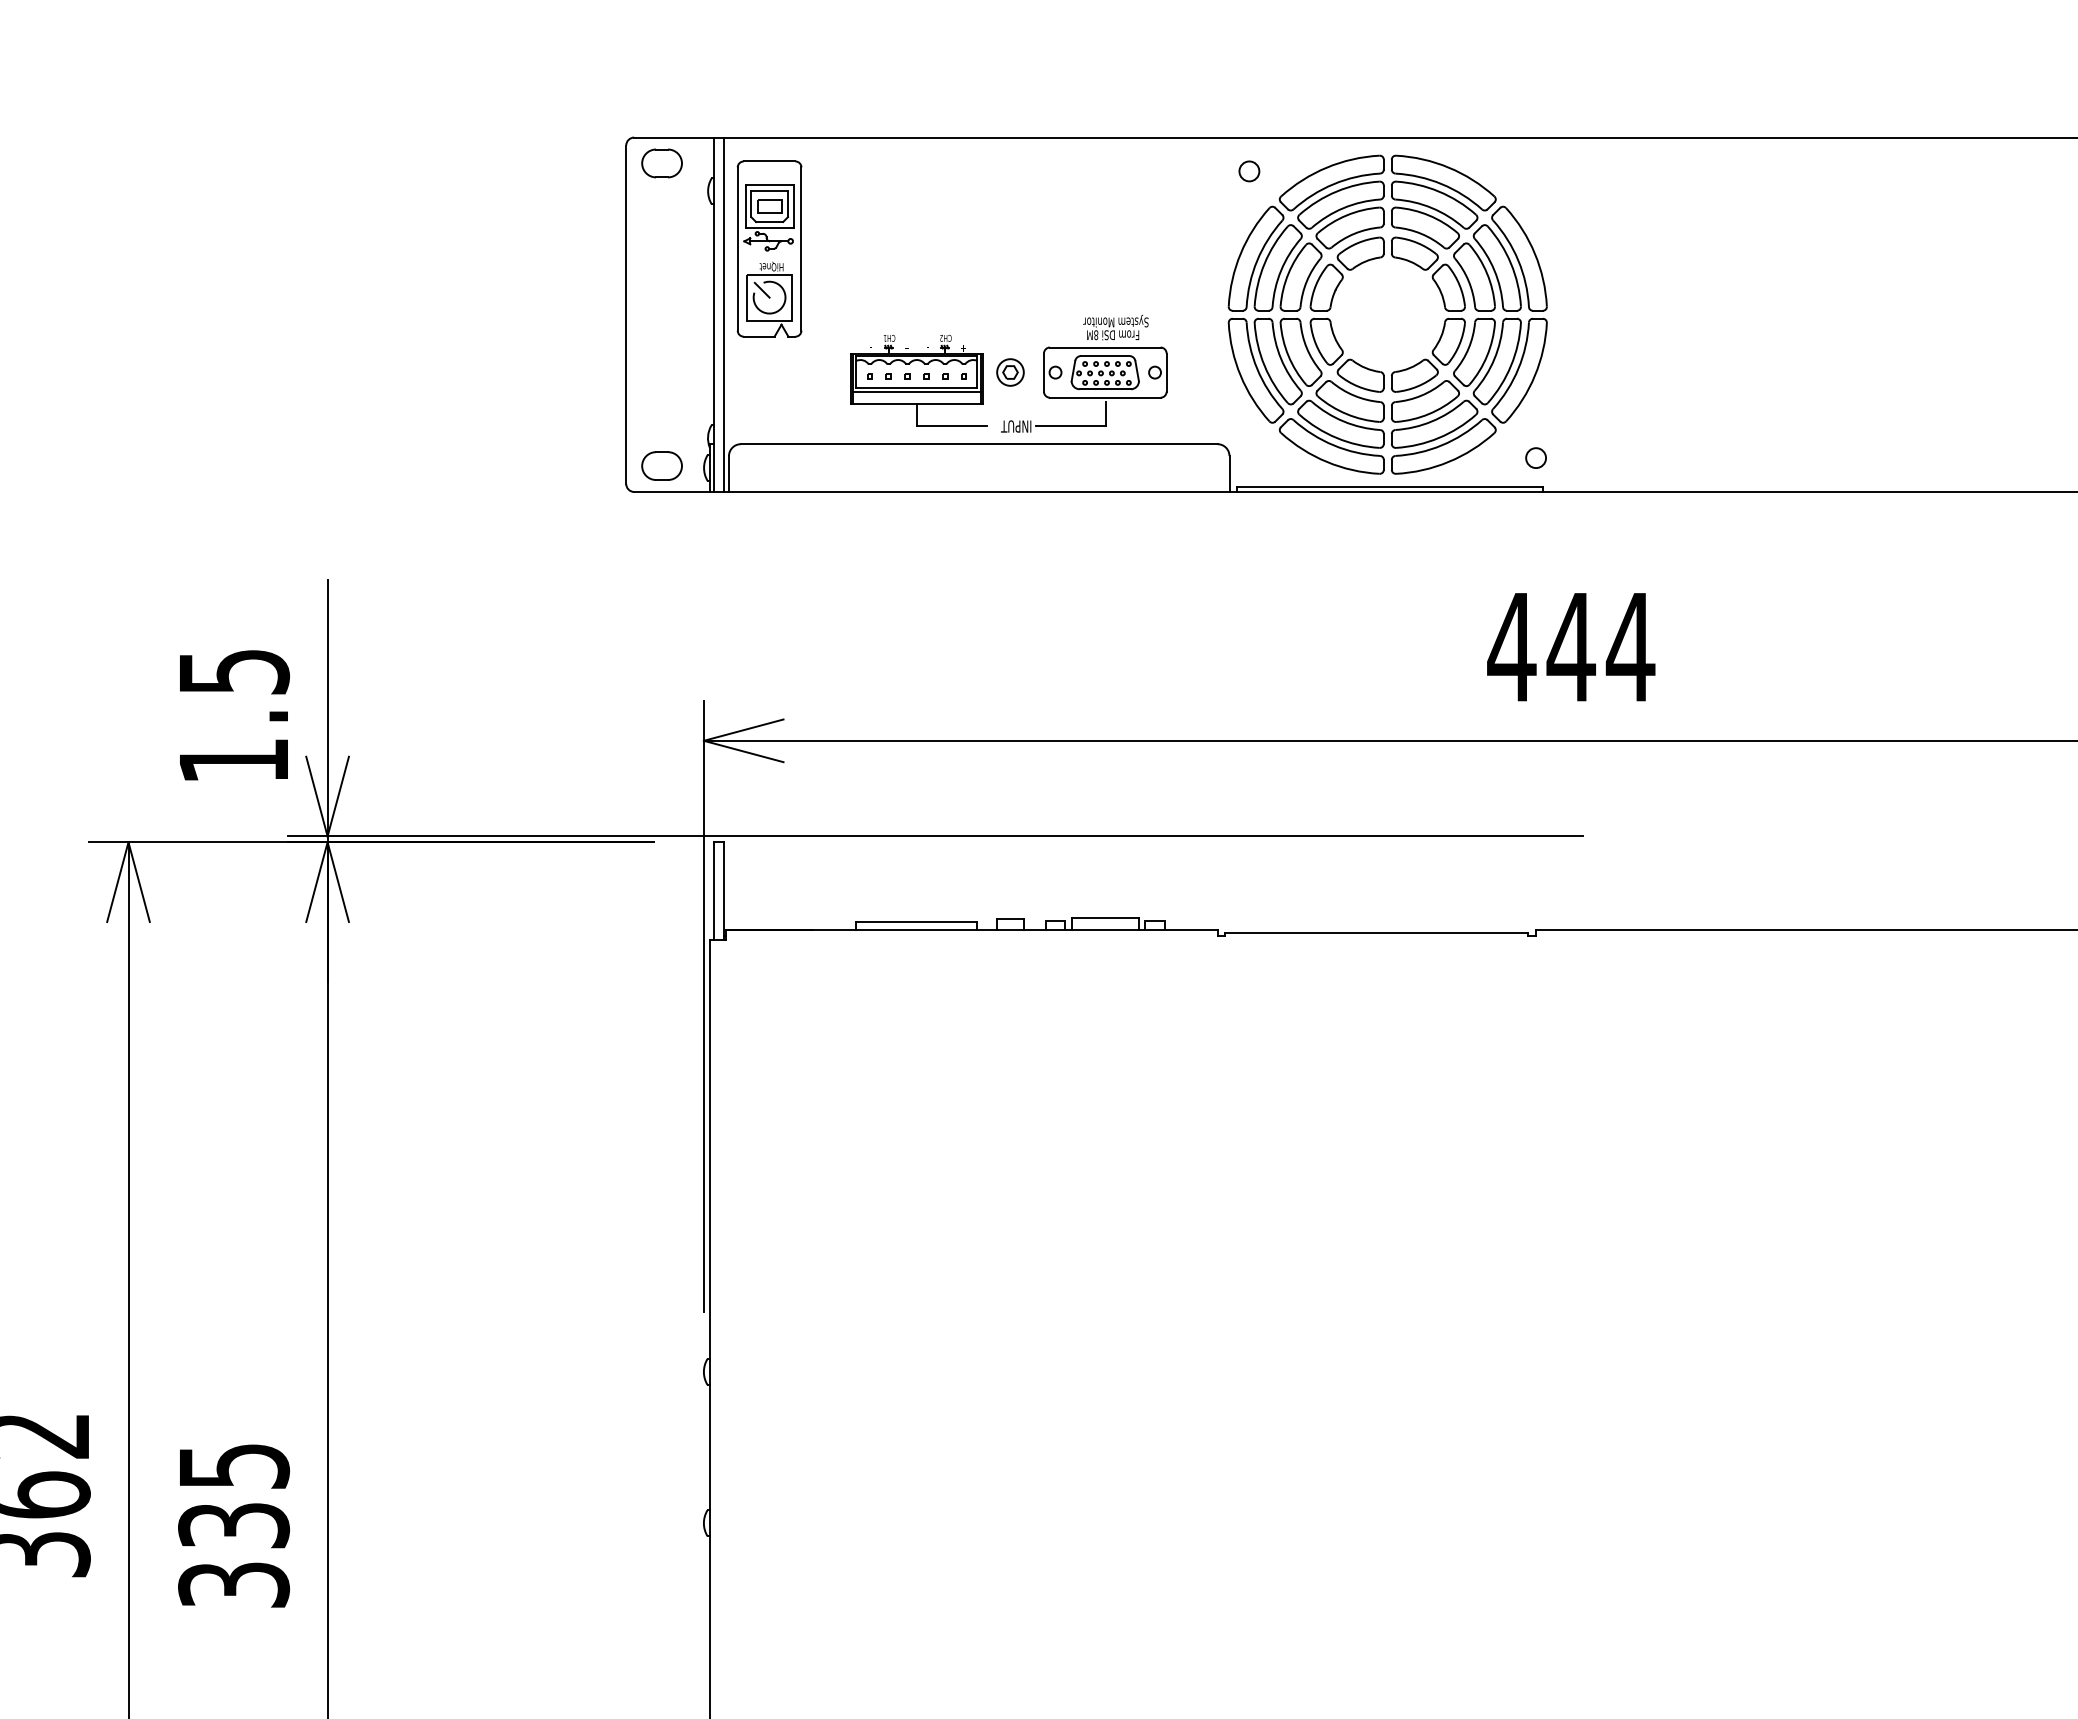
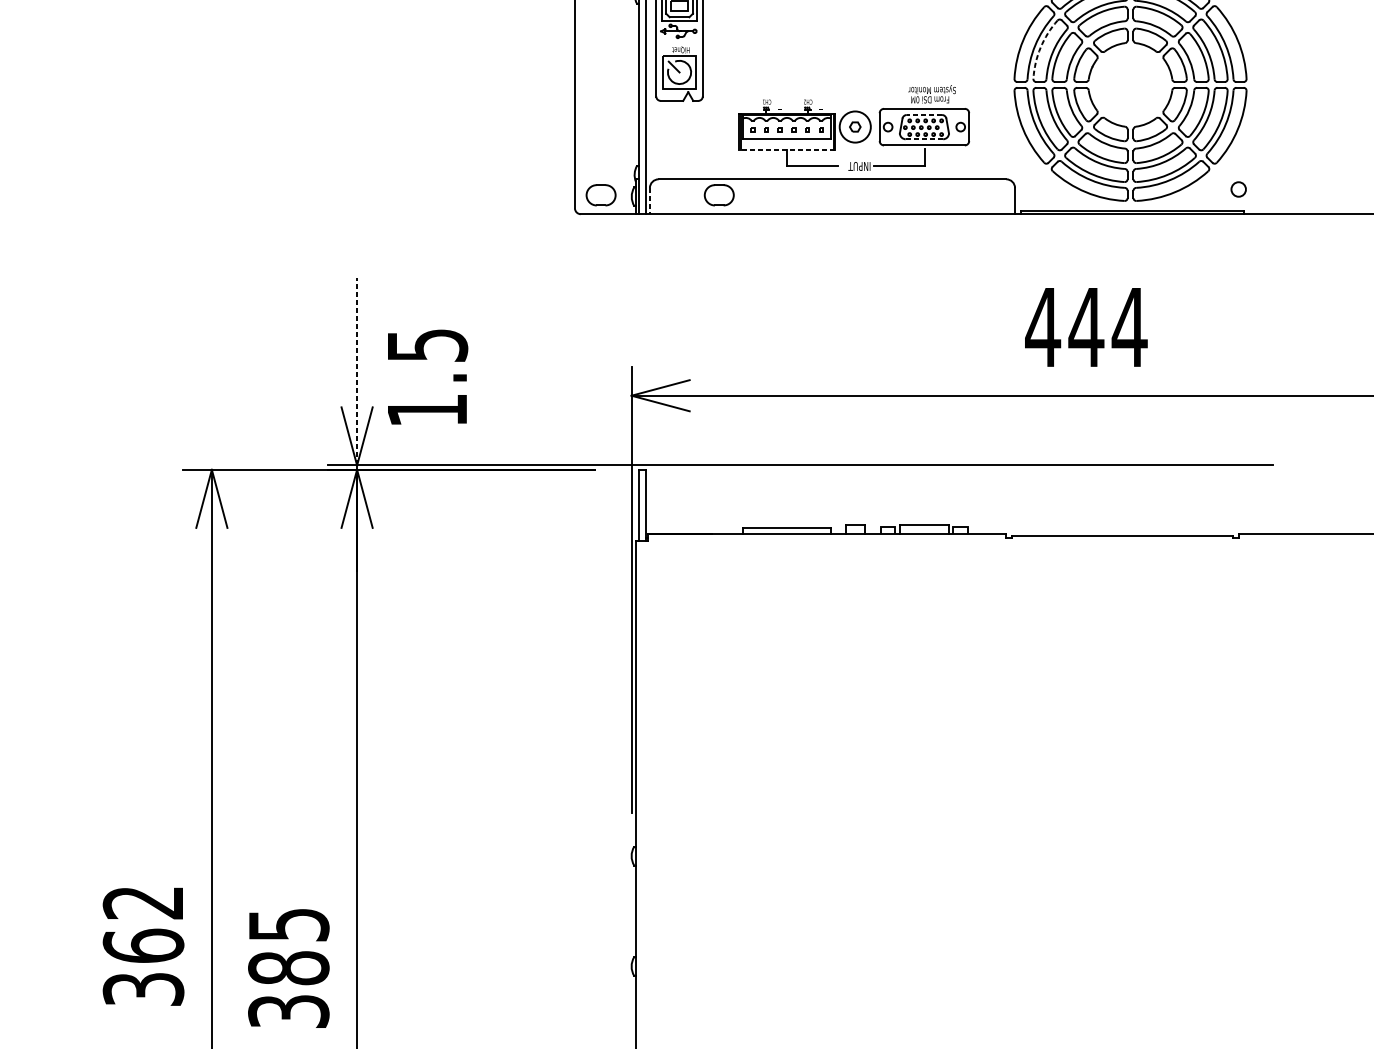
arc: (1264, 263) -> (1040, 47), solid -> dashed
text: (1096, 334) -> (918, 99), 8M -> 0M
line: (1104, 356) -> (923, 115), solid -> dashed
circle: (1010, 372) -> (855, 127), size x1.6
line: (1105, 389) -> (924, 139), solid -> dashed
line: (916, 392) -> (786, 141), removed
line: (916, 404) -> (786, 150), solid -> dashed
part: (823, 465) -> (718, 194), added
line: (728, 474) -> (649, 201), solid -> dashed
text: (1571, 647) -> (1086, 327), moved
line: (327, 707) -> (357, 371), solid -> dashed
text: (234, 715) -> (427, 377), moved
text: (234, 1525) -> (289, 968), 335 -> 385

